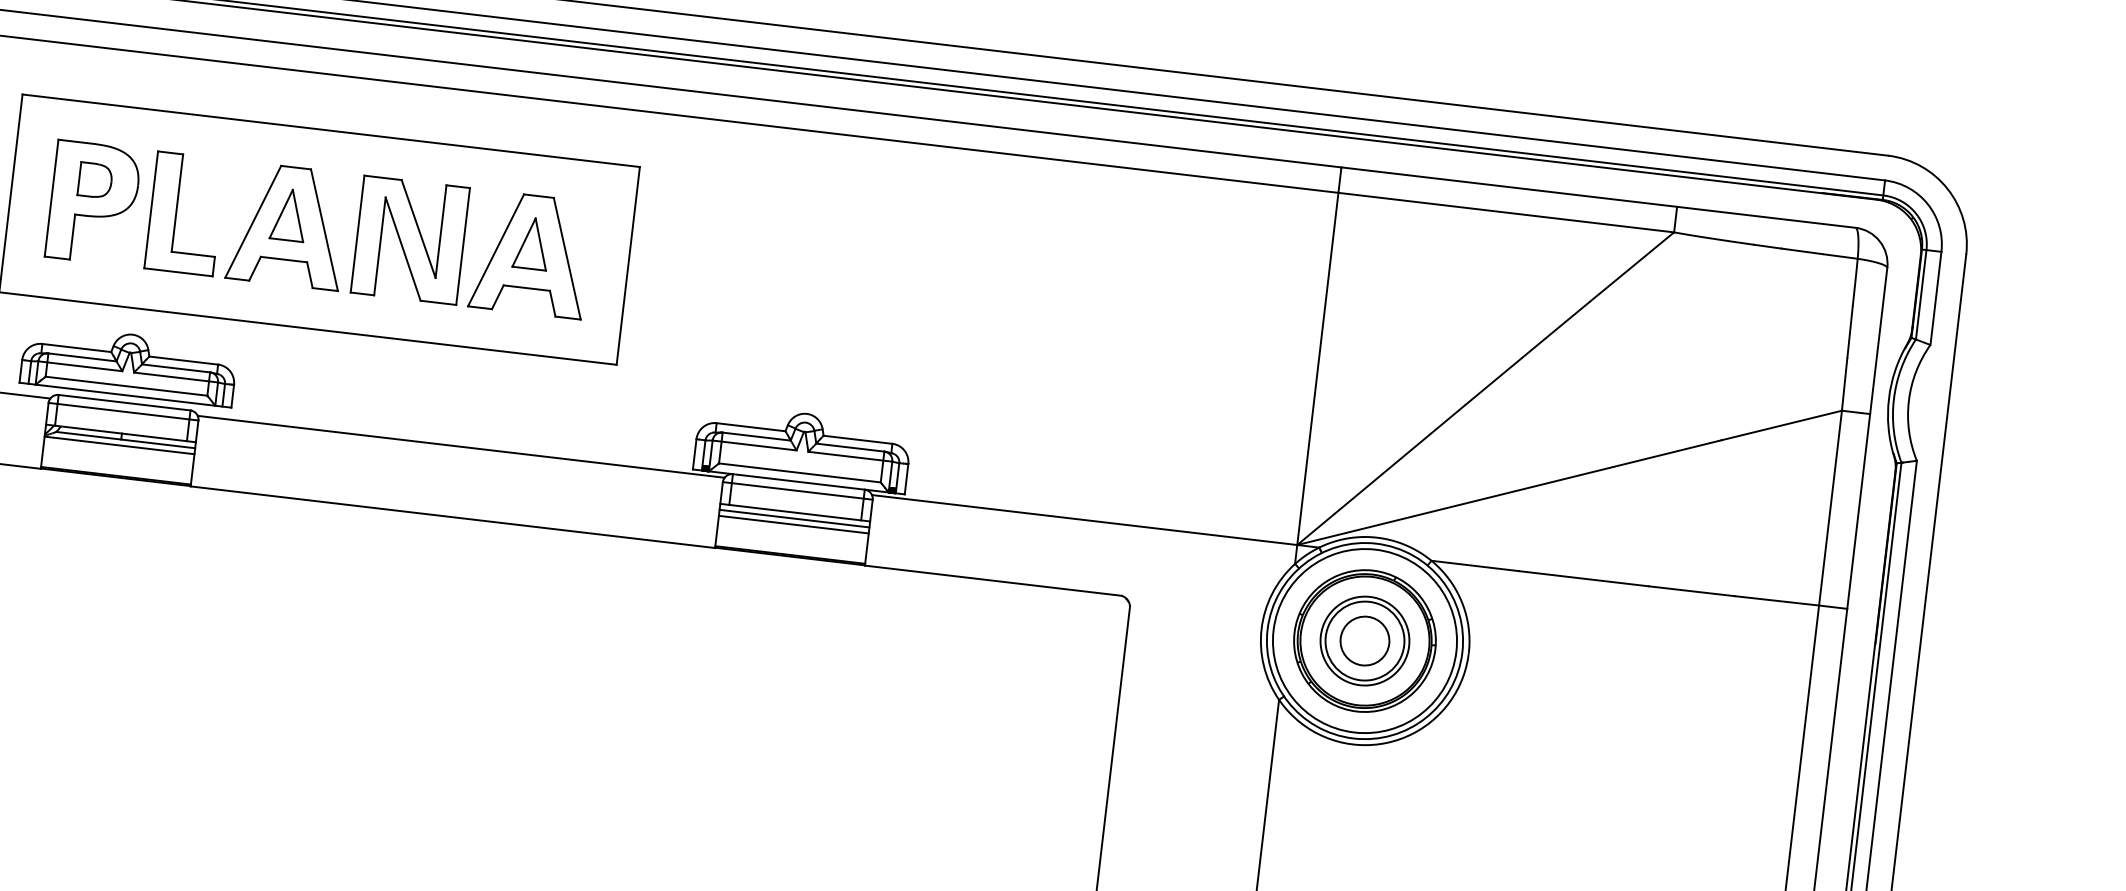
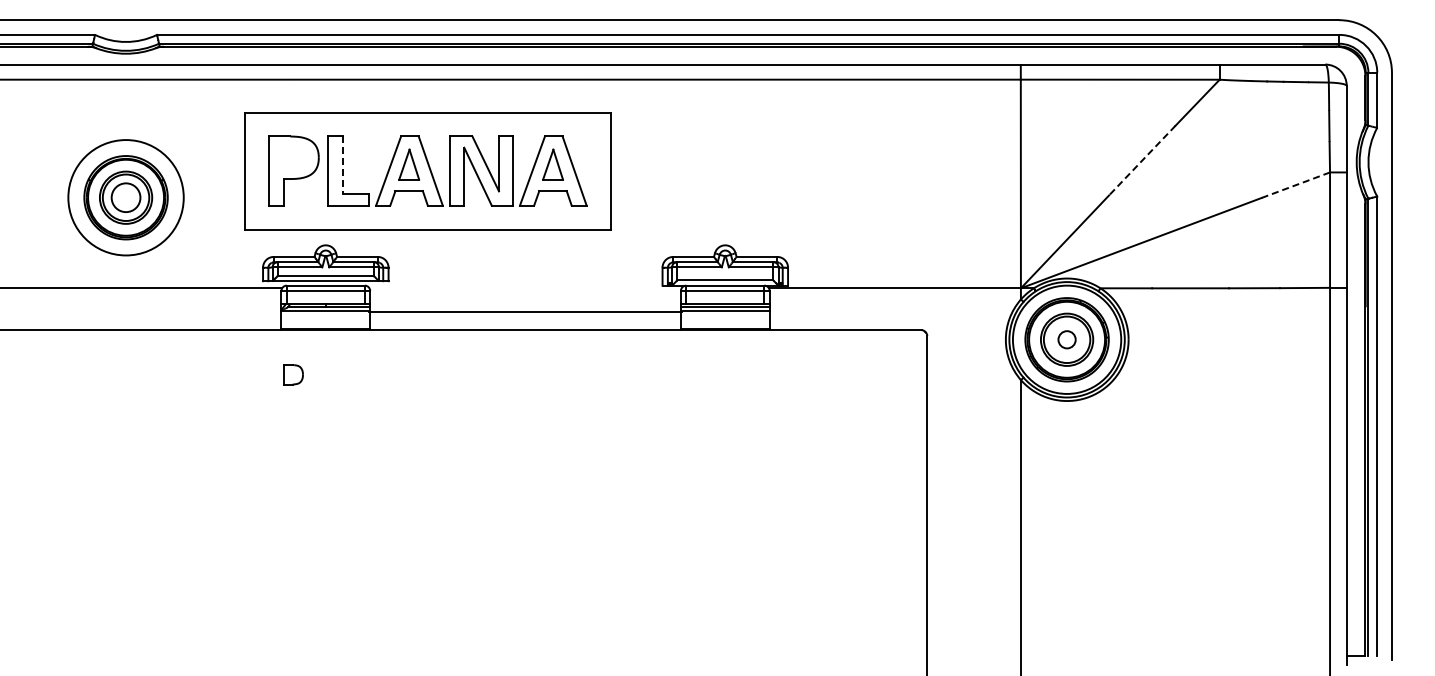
part: (95, 180) -> (293, 374), moved
line: (176, 203) -> (342, 165), solid -> dashed
line: (1527, 353) -> (1142, 160), solid -> dashed
line: (1781, 425) -> (1295, 185), solid -> dashed
line: (461, 447) -> (525, 312), moved
circle: (1364, 640) -> (1066, 339), size x0.6

